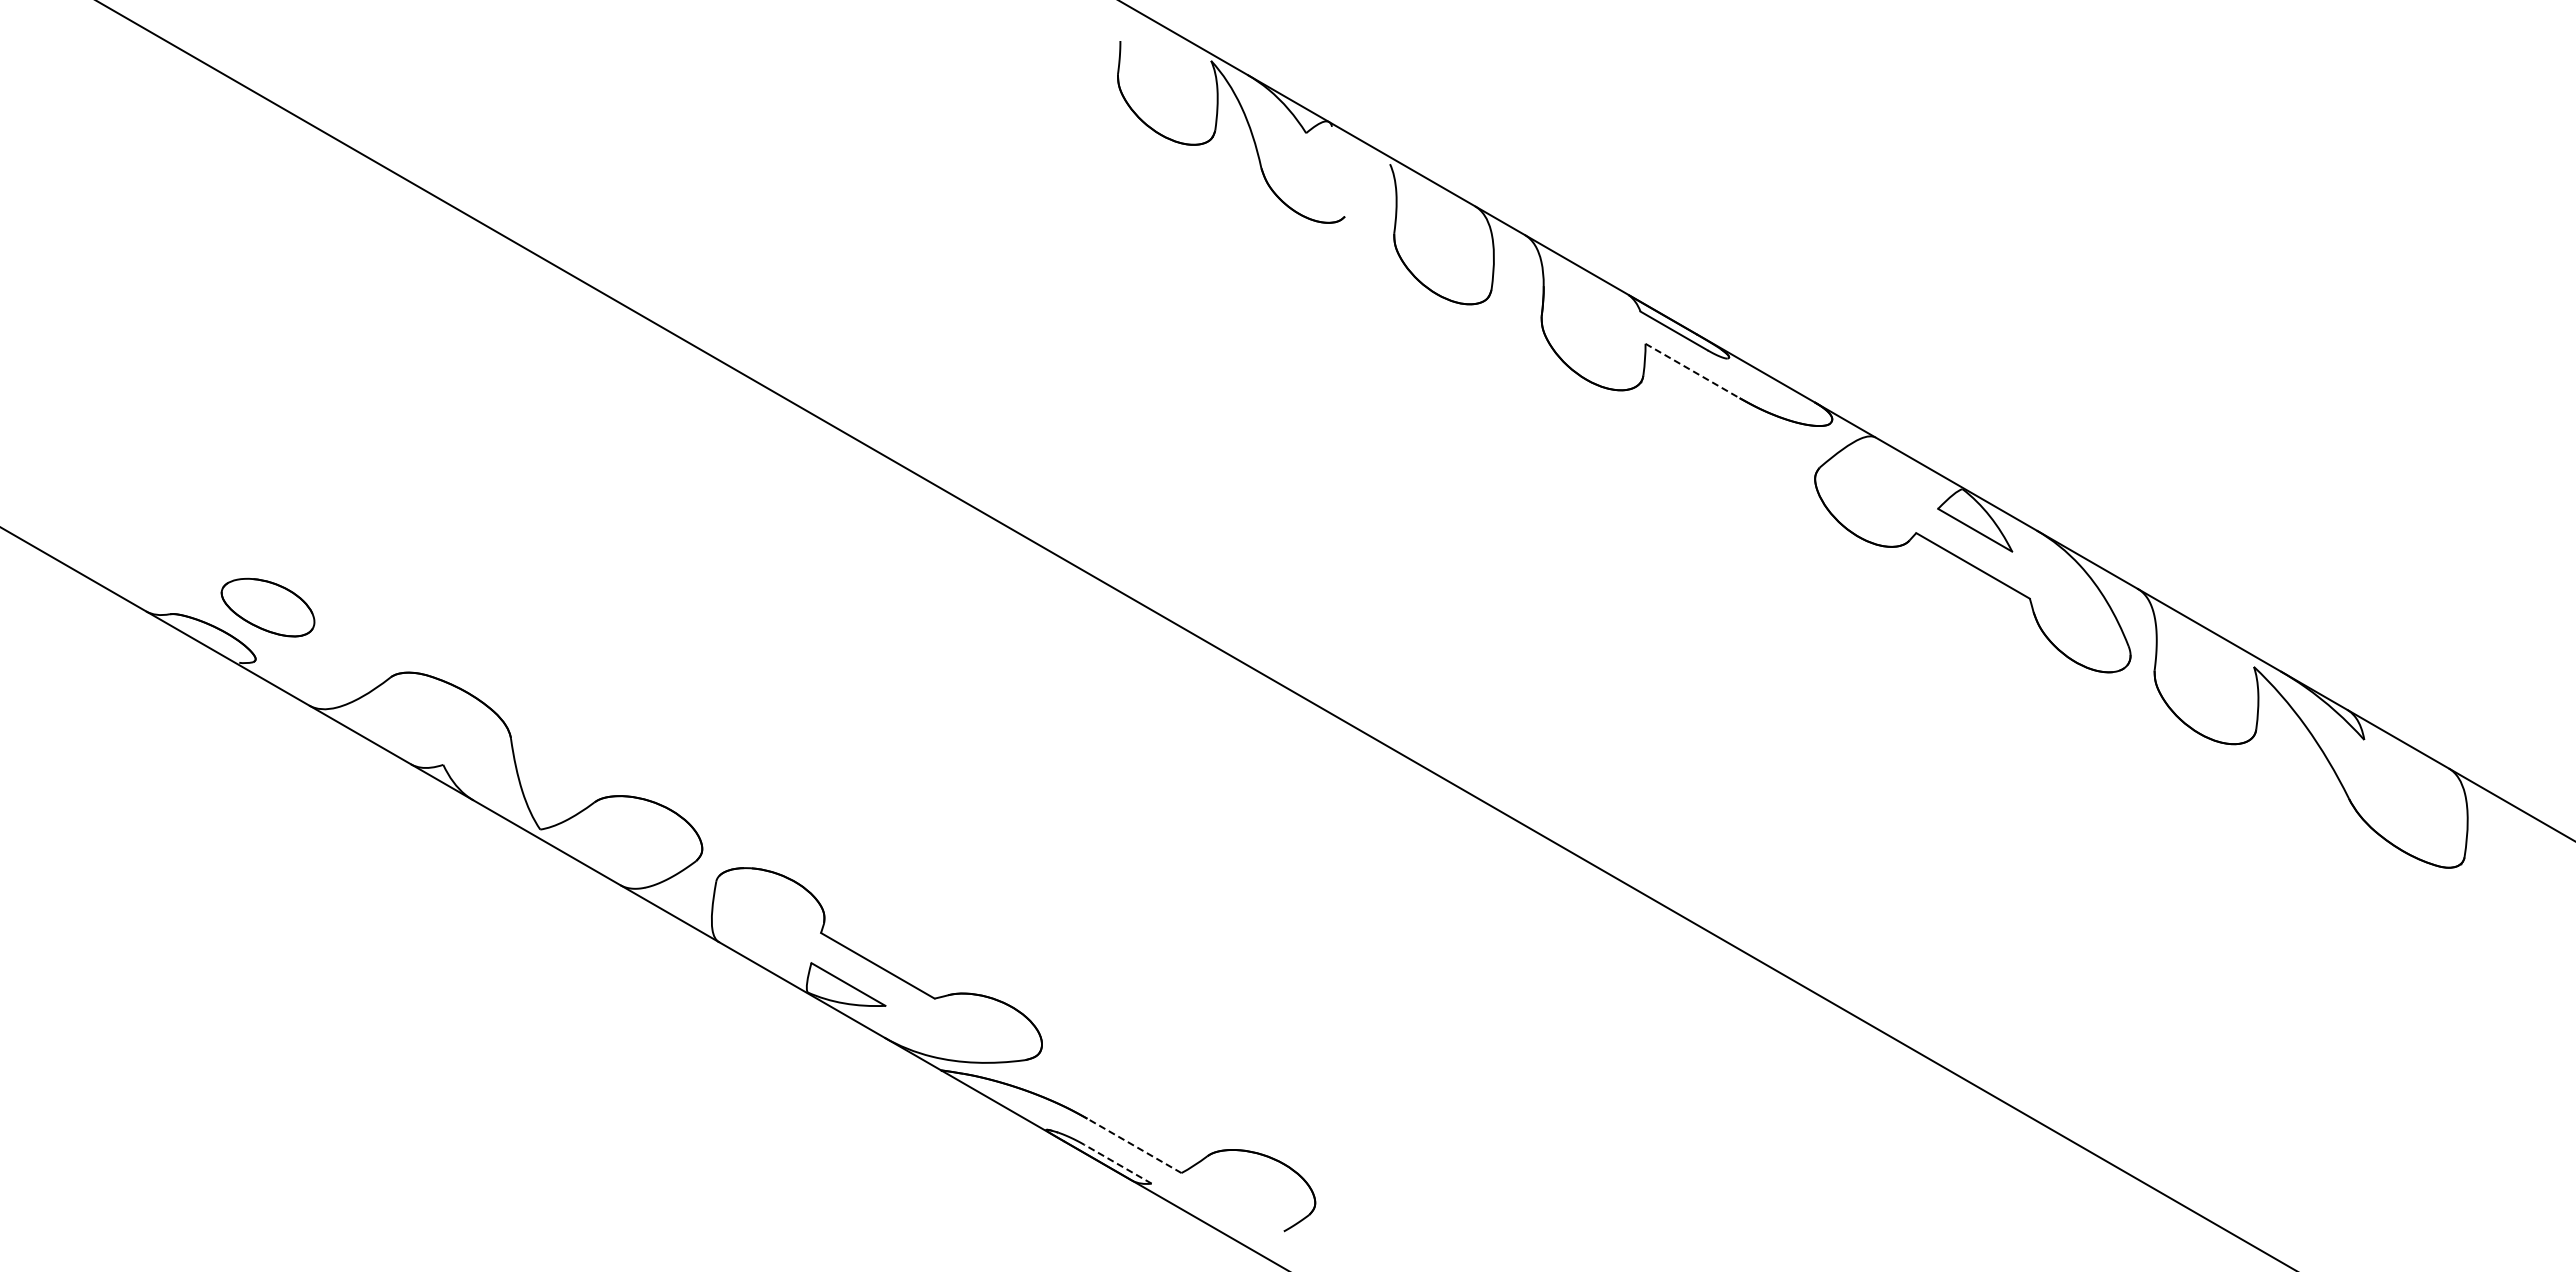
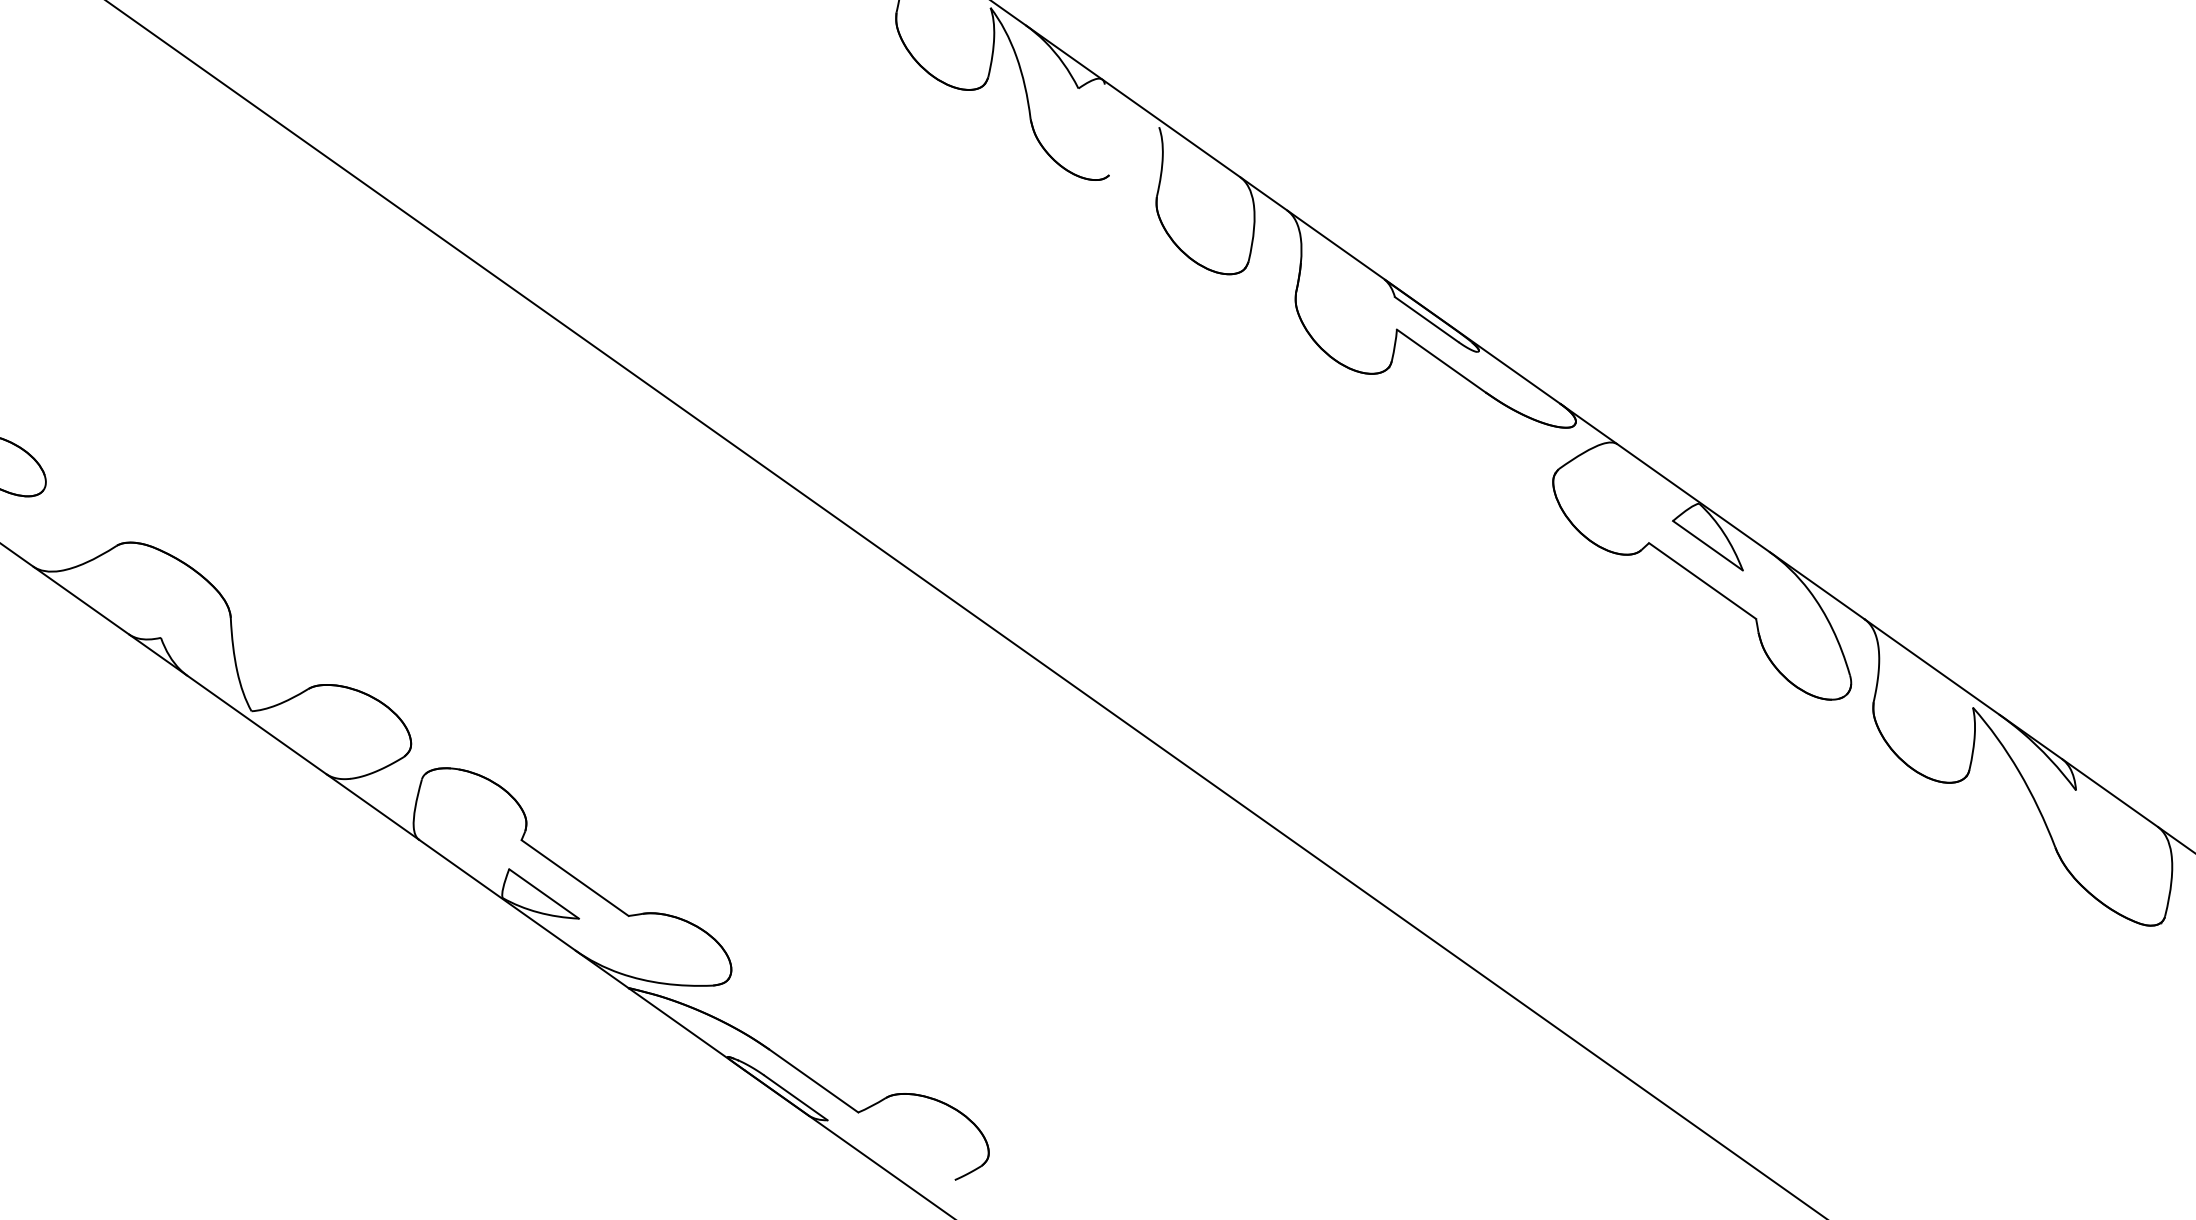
line: (1693, 371) -> (1442, 361), dashed -> solid
line: (1134, 1145) -> (814, 1080), dashed -> solid
line: (1118, 1164) -> (796, 1098), dashed -> solid

